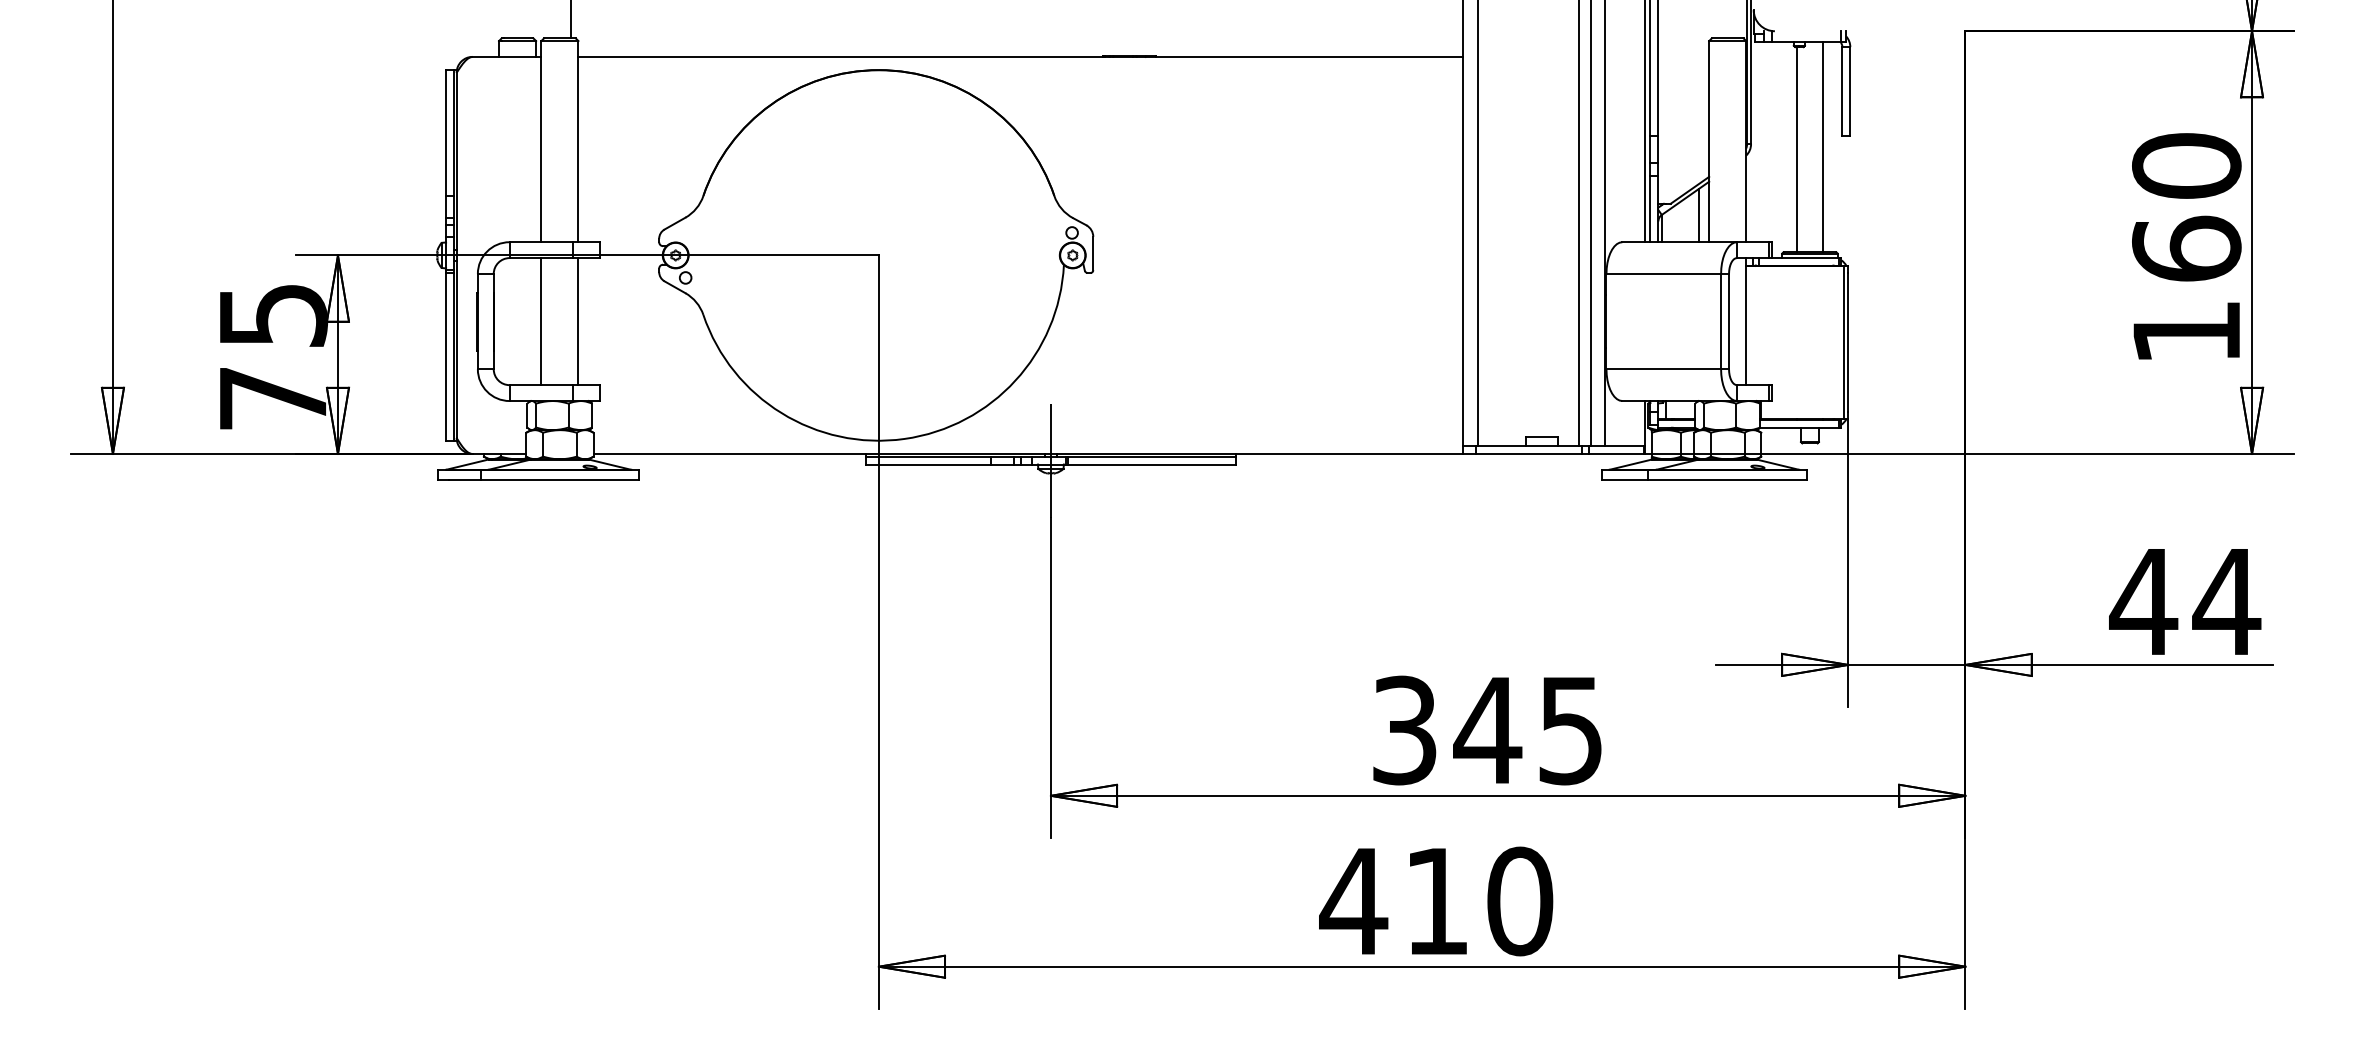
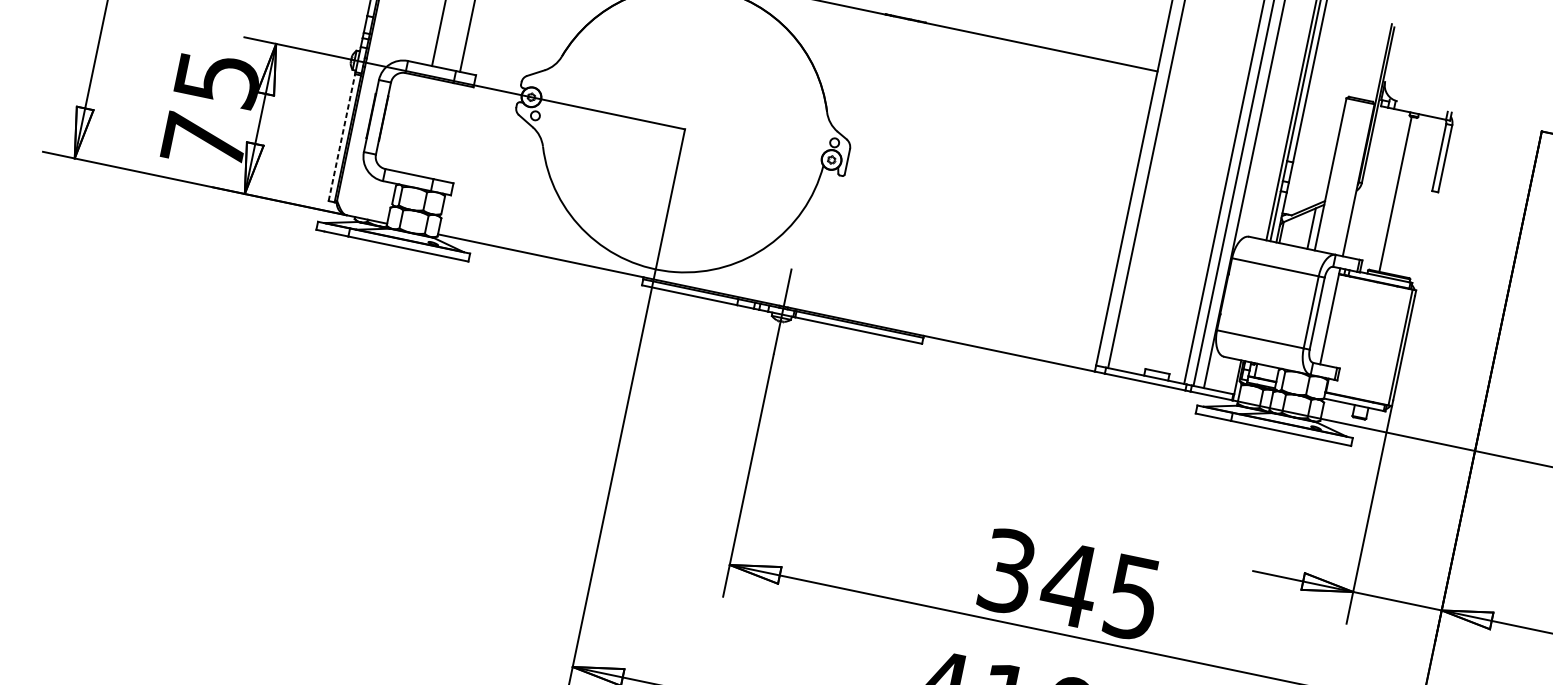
line: (1823, 146) -> (1416, 196), removed
line: (541, 321) -> (419, 126), removed
line: (578, 321) -> (447, 131), removed
line: (446, 356) -> (342, 137), solid -> dashed

